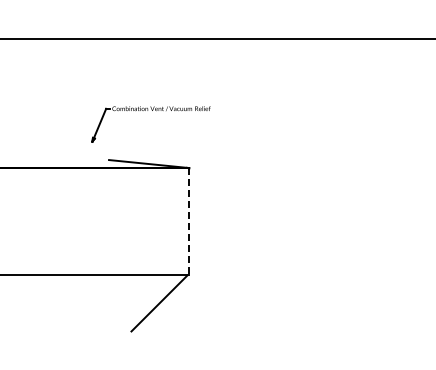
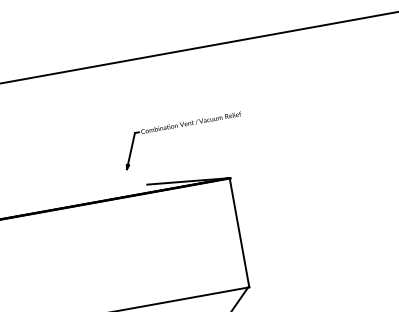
line: (188, 222) -> (239, 233), dashed -> solid

